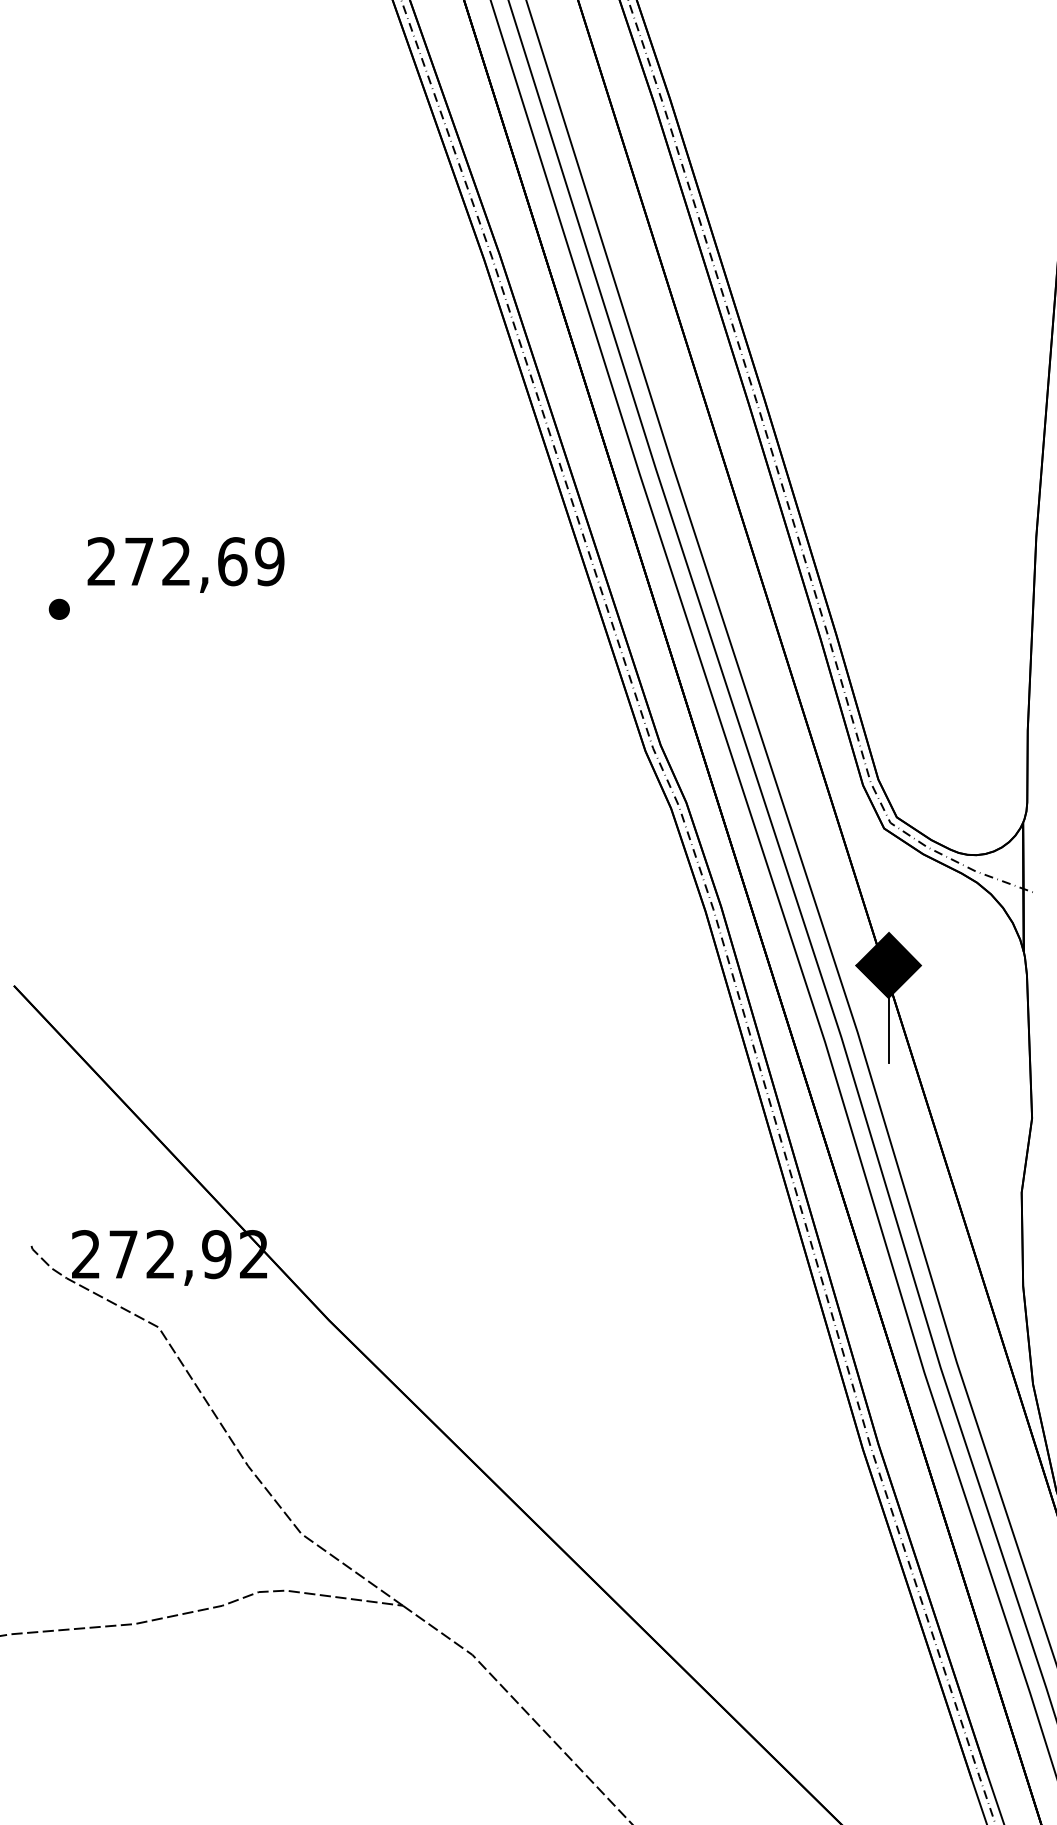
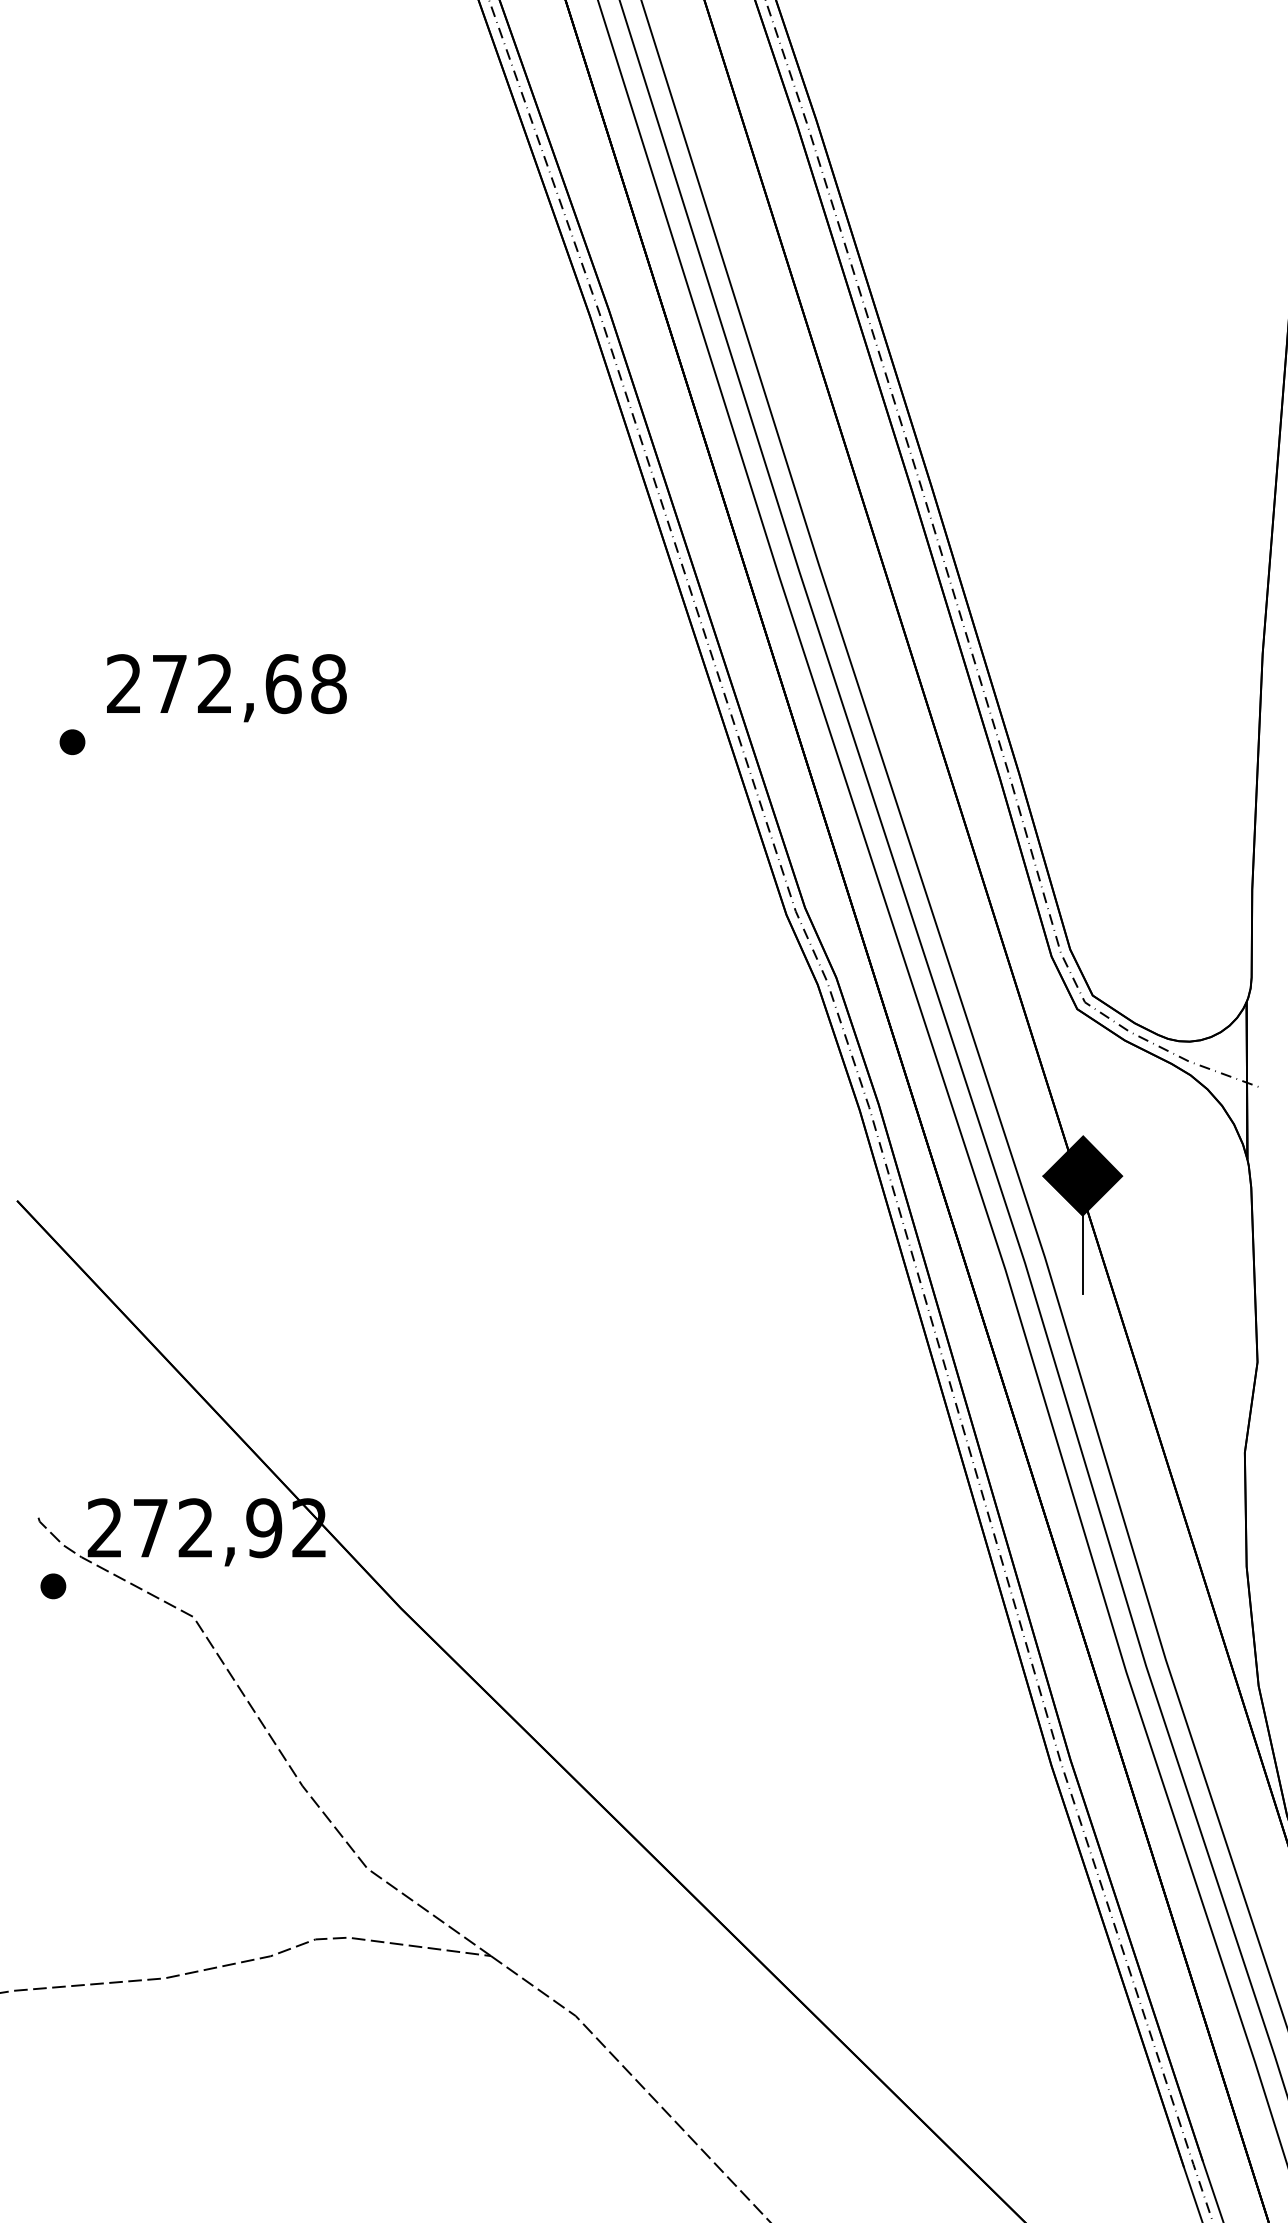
text: (269, 561) -> (328, 683), 272,69 -> 272,68
part: (43, 1301) -> (53, 1585), added

